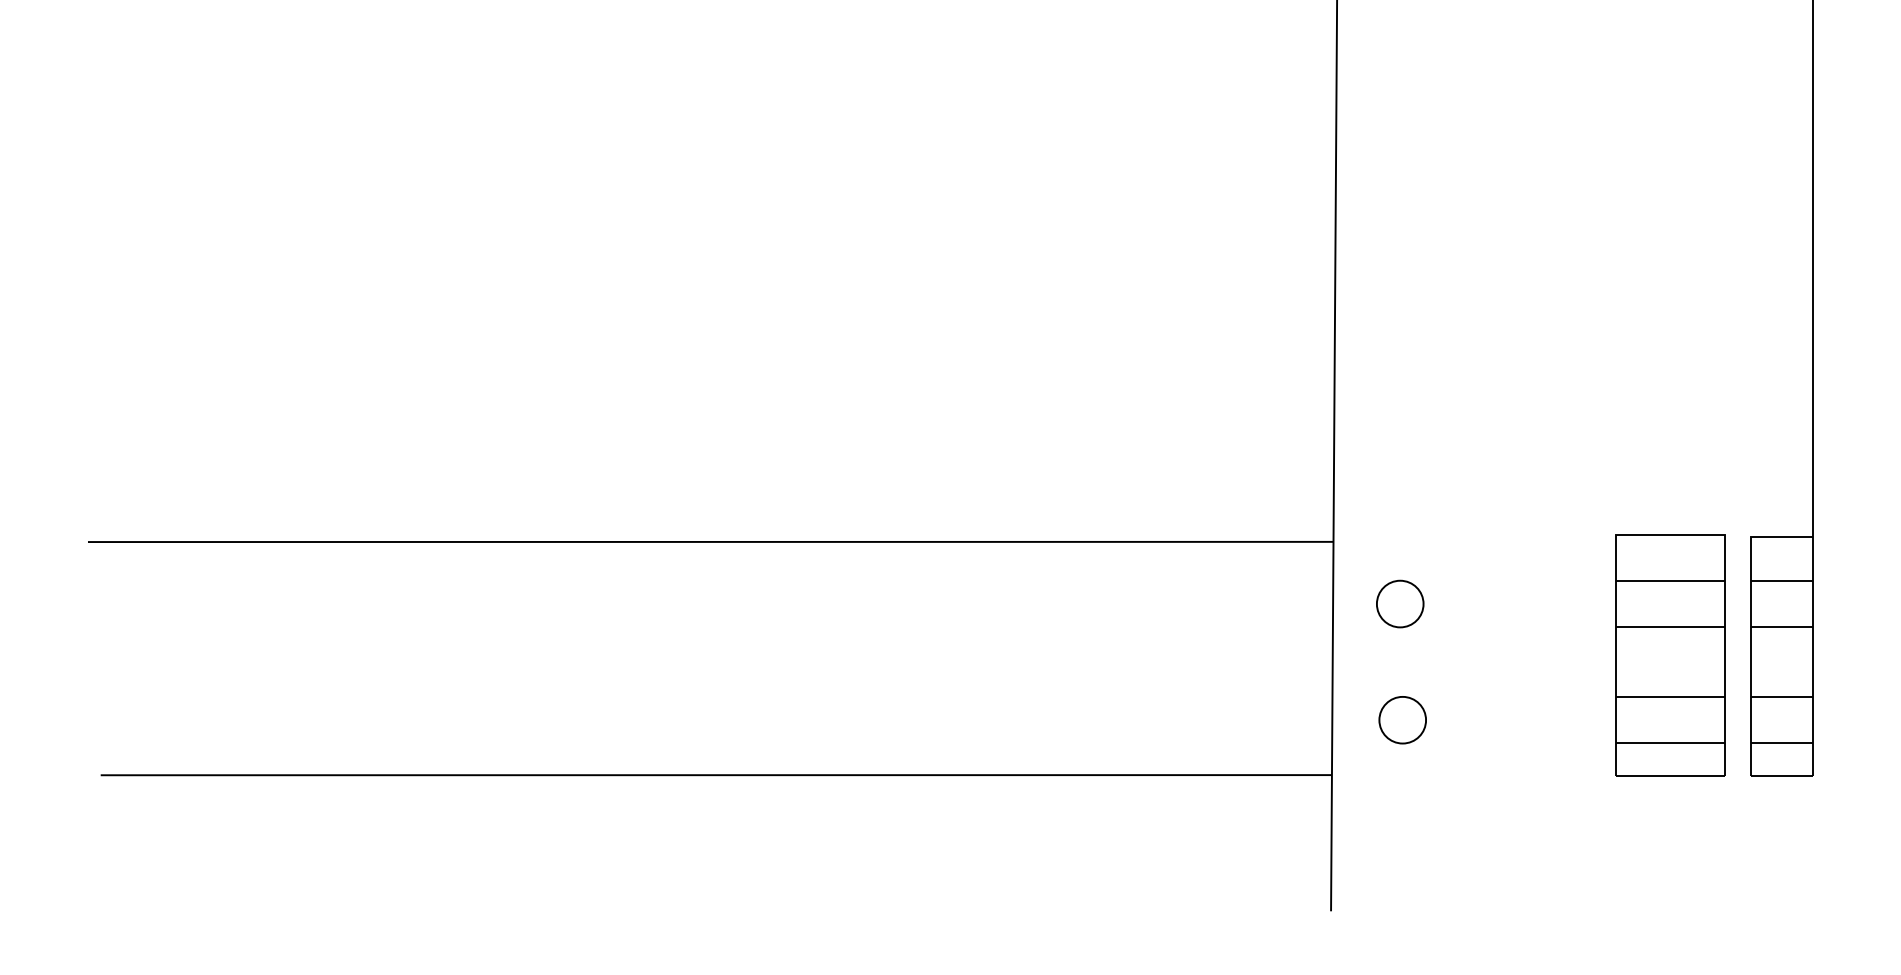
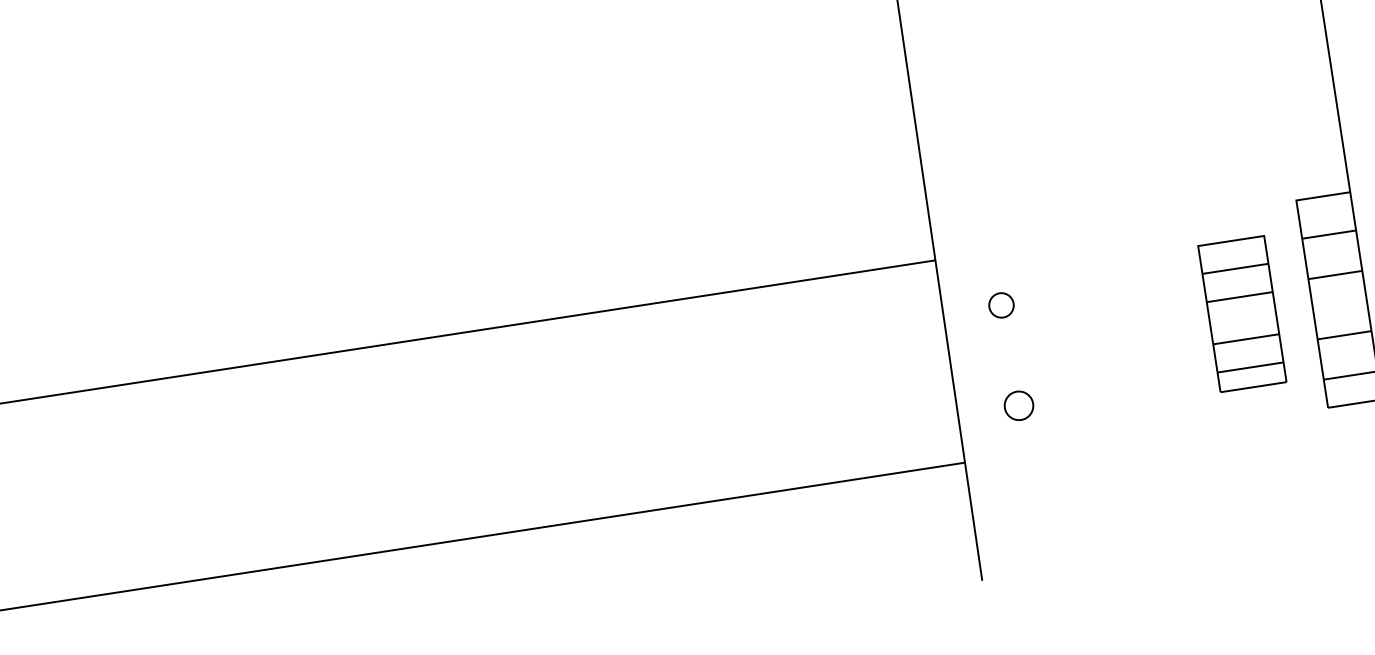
circle: (1399, 603) -> (1000, 305), size x0.6
part: (1670, 655) -> (1242, 314), size x0.7
circle: (1402, 720) -> (1018, 406), size x0.7

